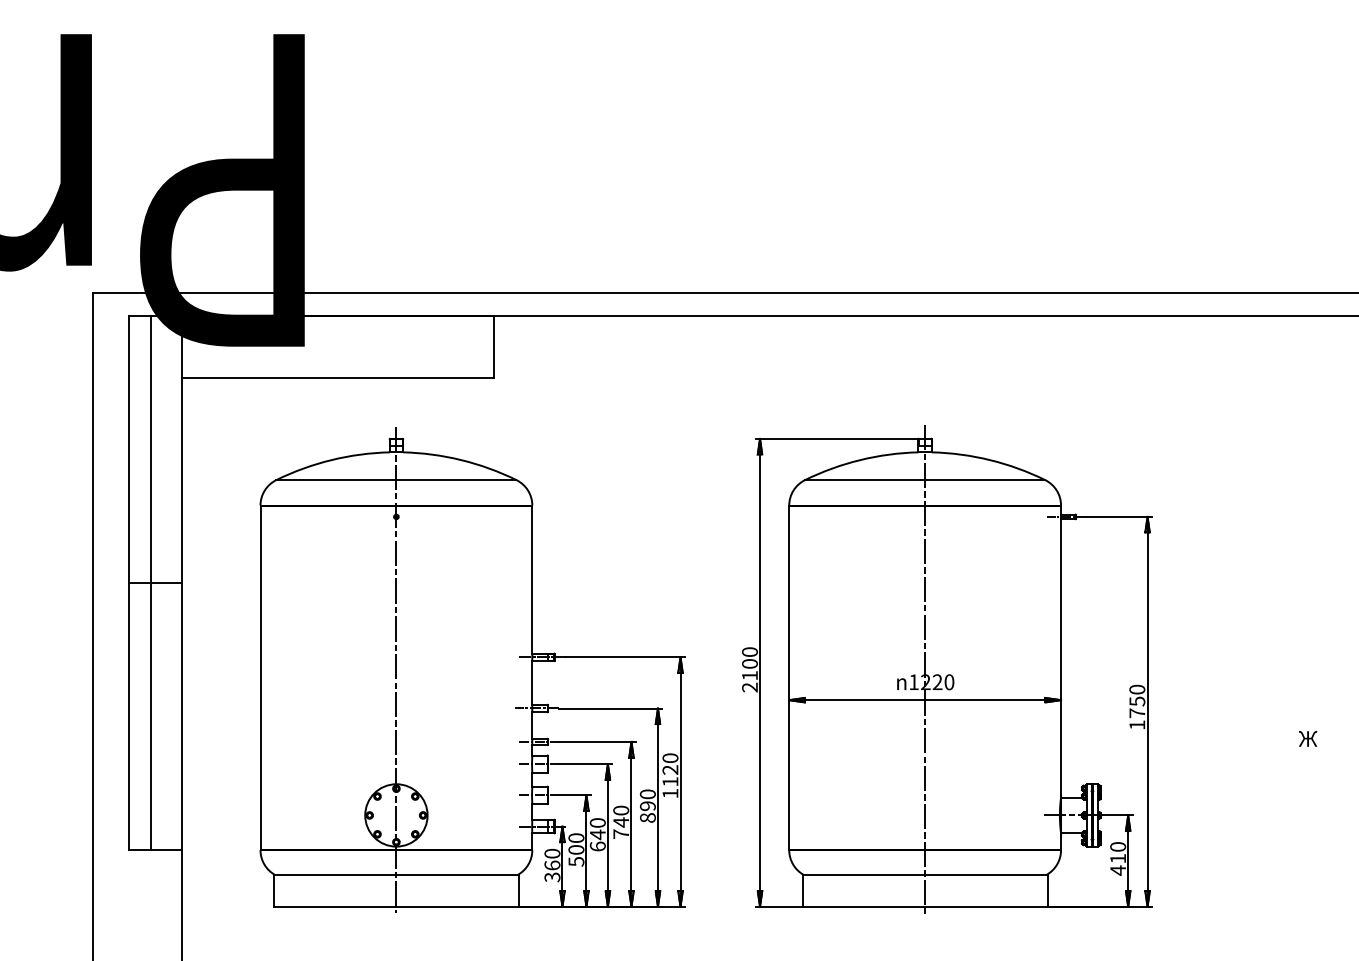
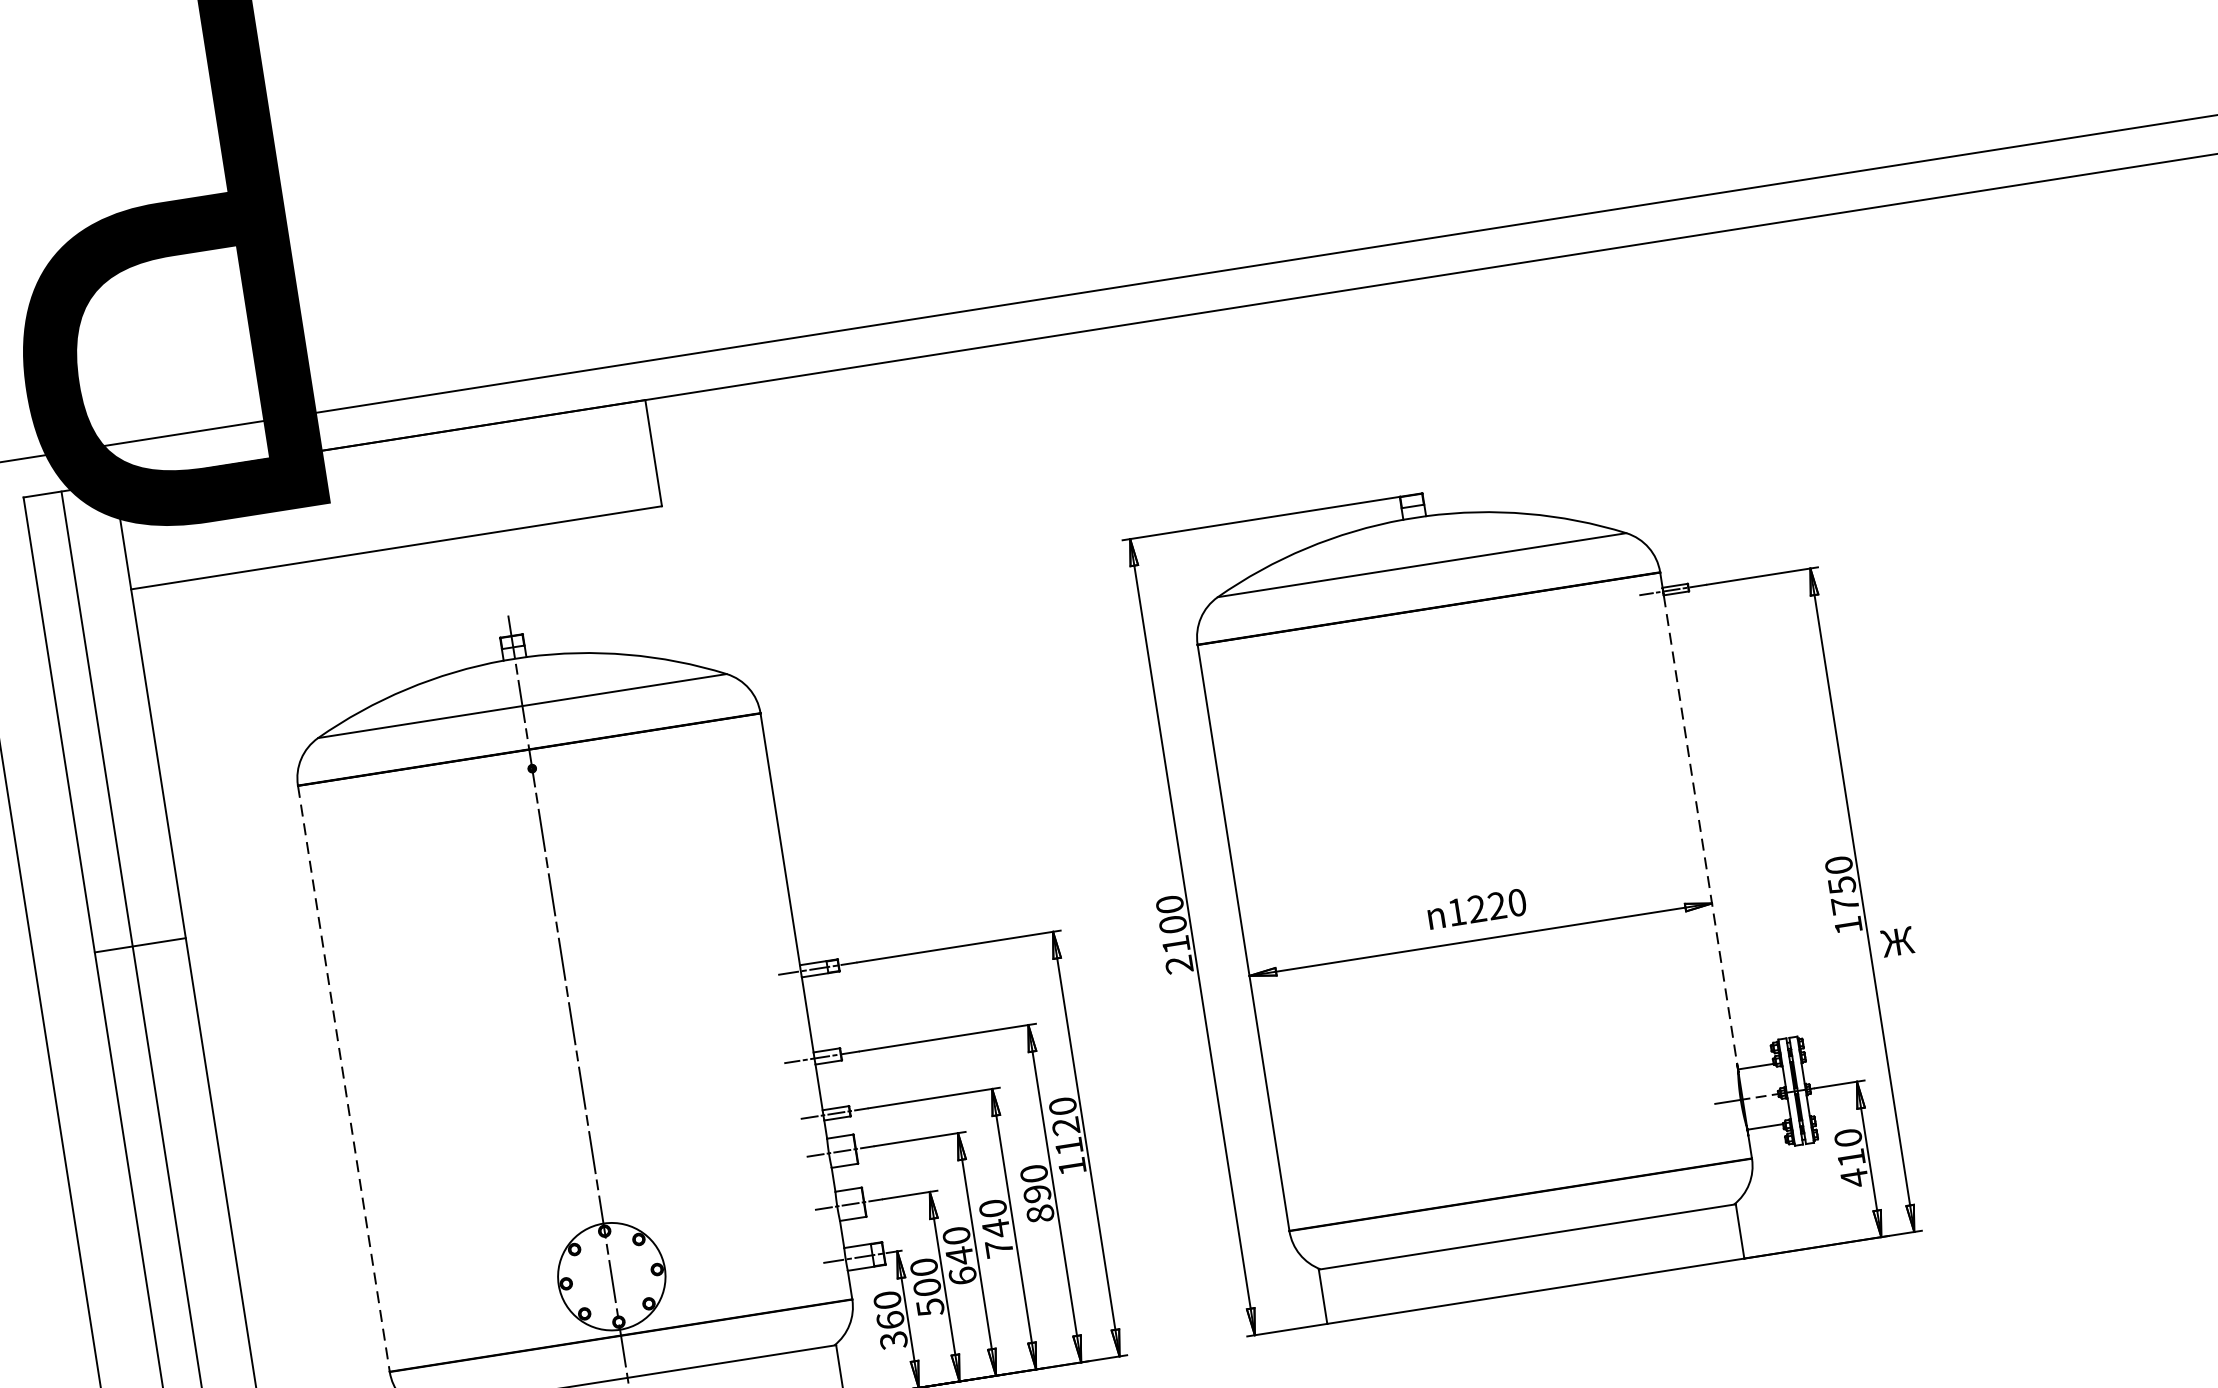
line: (1061, 658) -> (1701, 832), solid -> dashed
line: (925, 670) -> (1473, 889), removed
line: (260, 678) -> (344, 1079), solid -> dashed
text: (1308, 738) -> (1898, 941), moved

